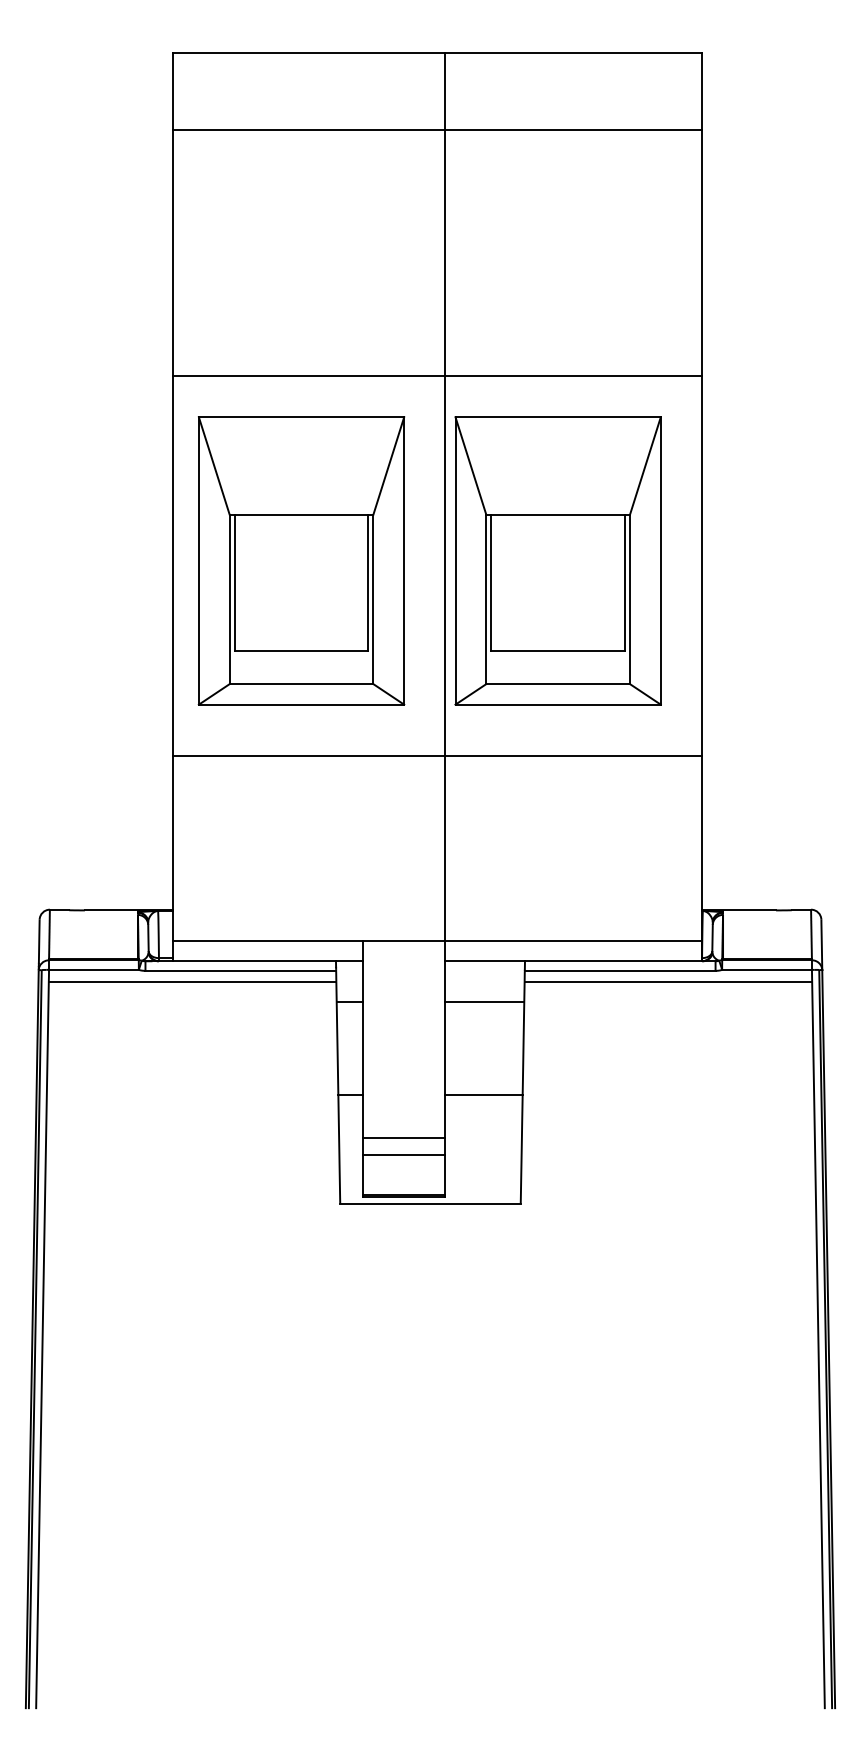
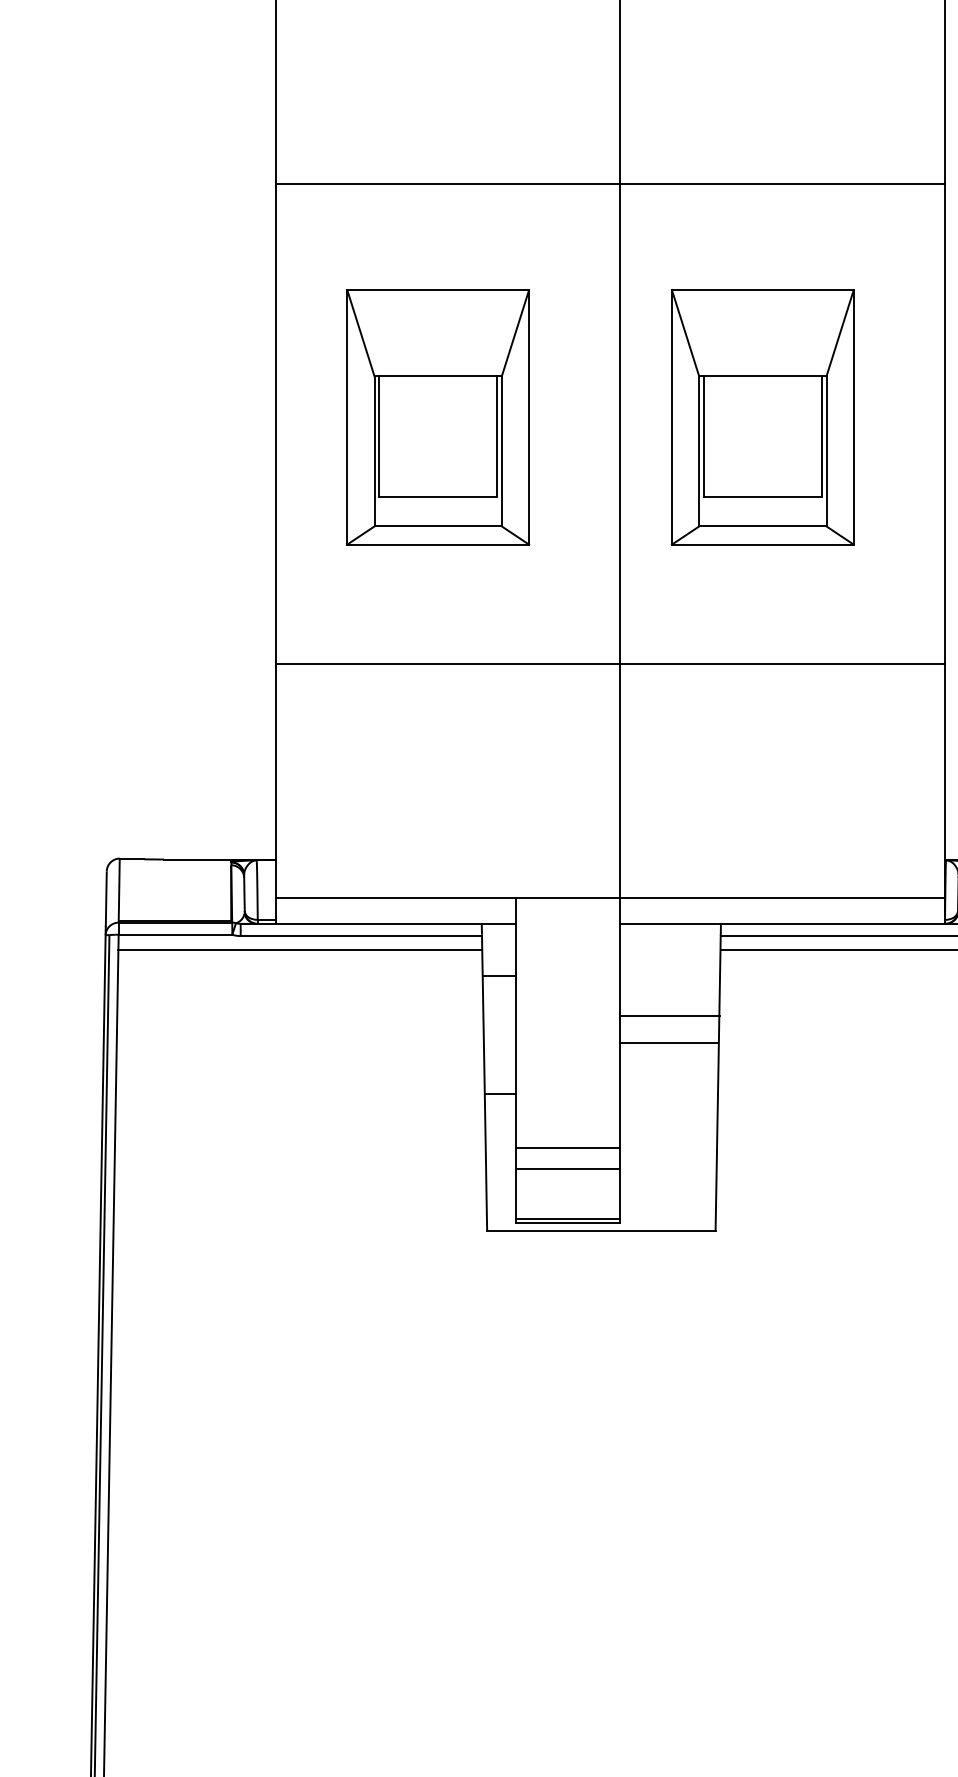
part: (301, 560) -> (438, 416), size x0.7
part: (557, 560) -> (762, 416), size x0.7
line: (484, 1002) -> (669, 1016), moved
line: (483, 1095) -> (668, 1043), moved

